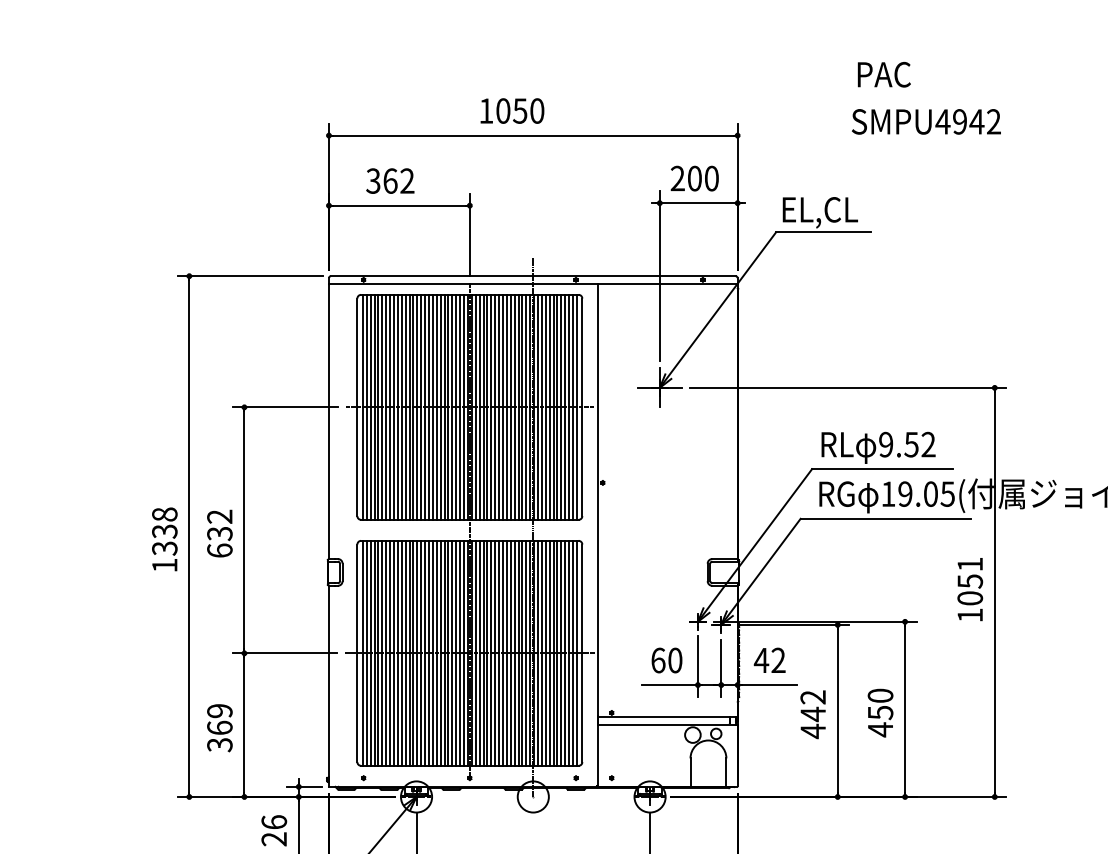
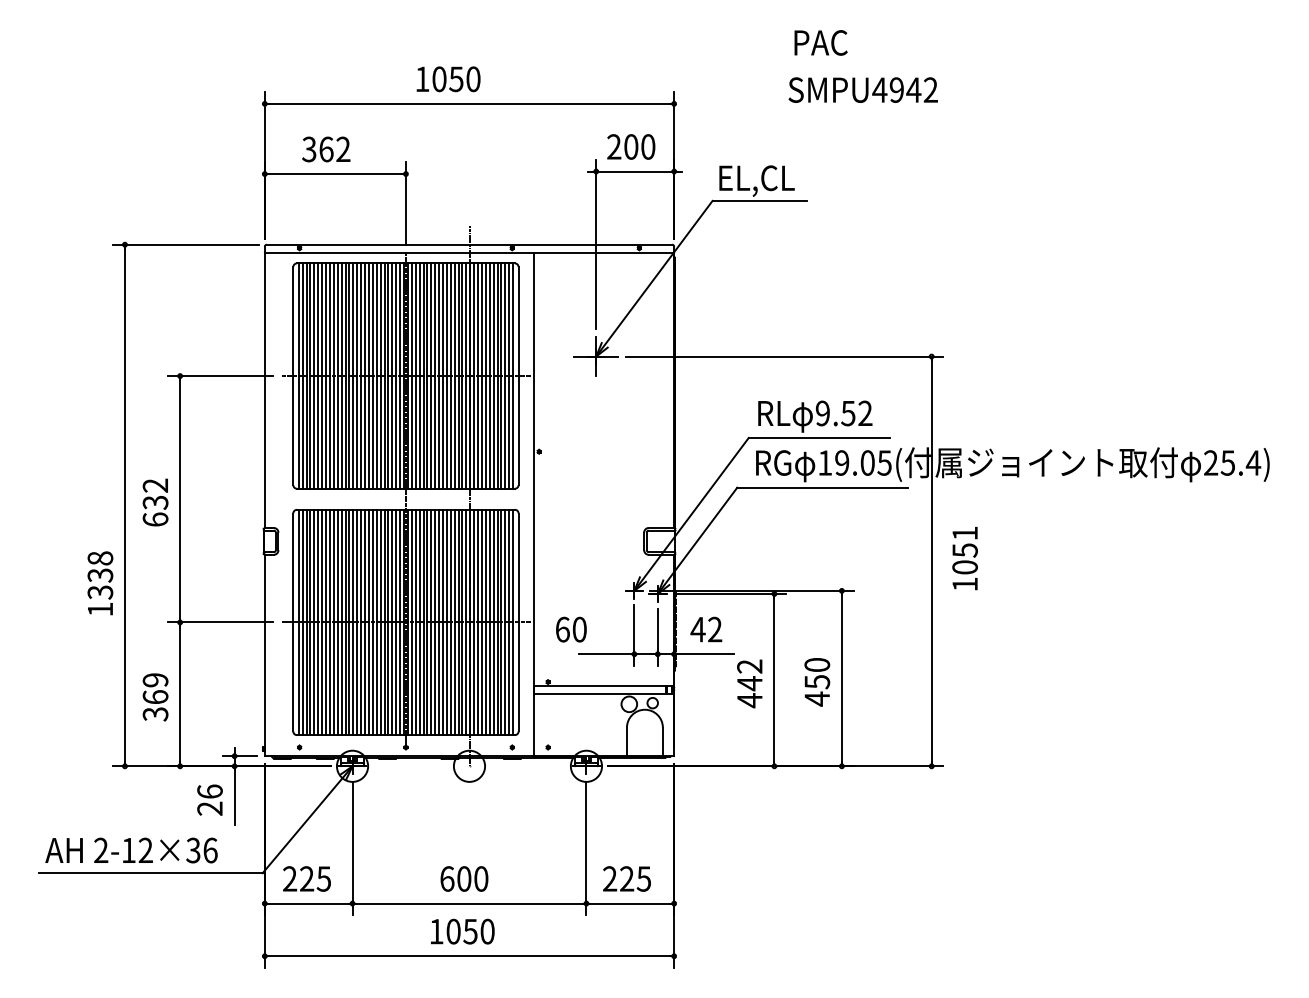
text: (164, 539) -> (100, 583), moved
text: (969, 589) -> (964, 558), moved
text: (667, 660) -> (571, 629), moved

